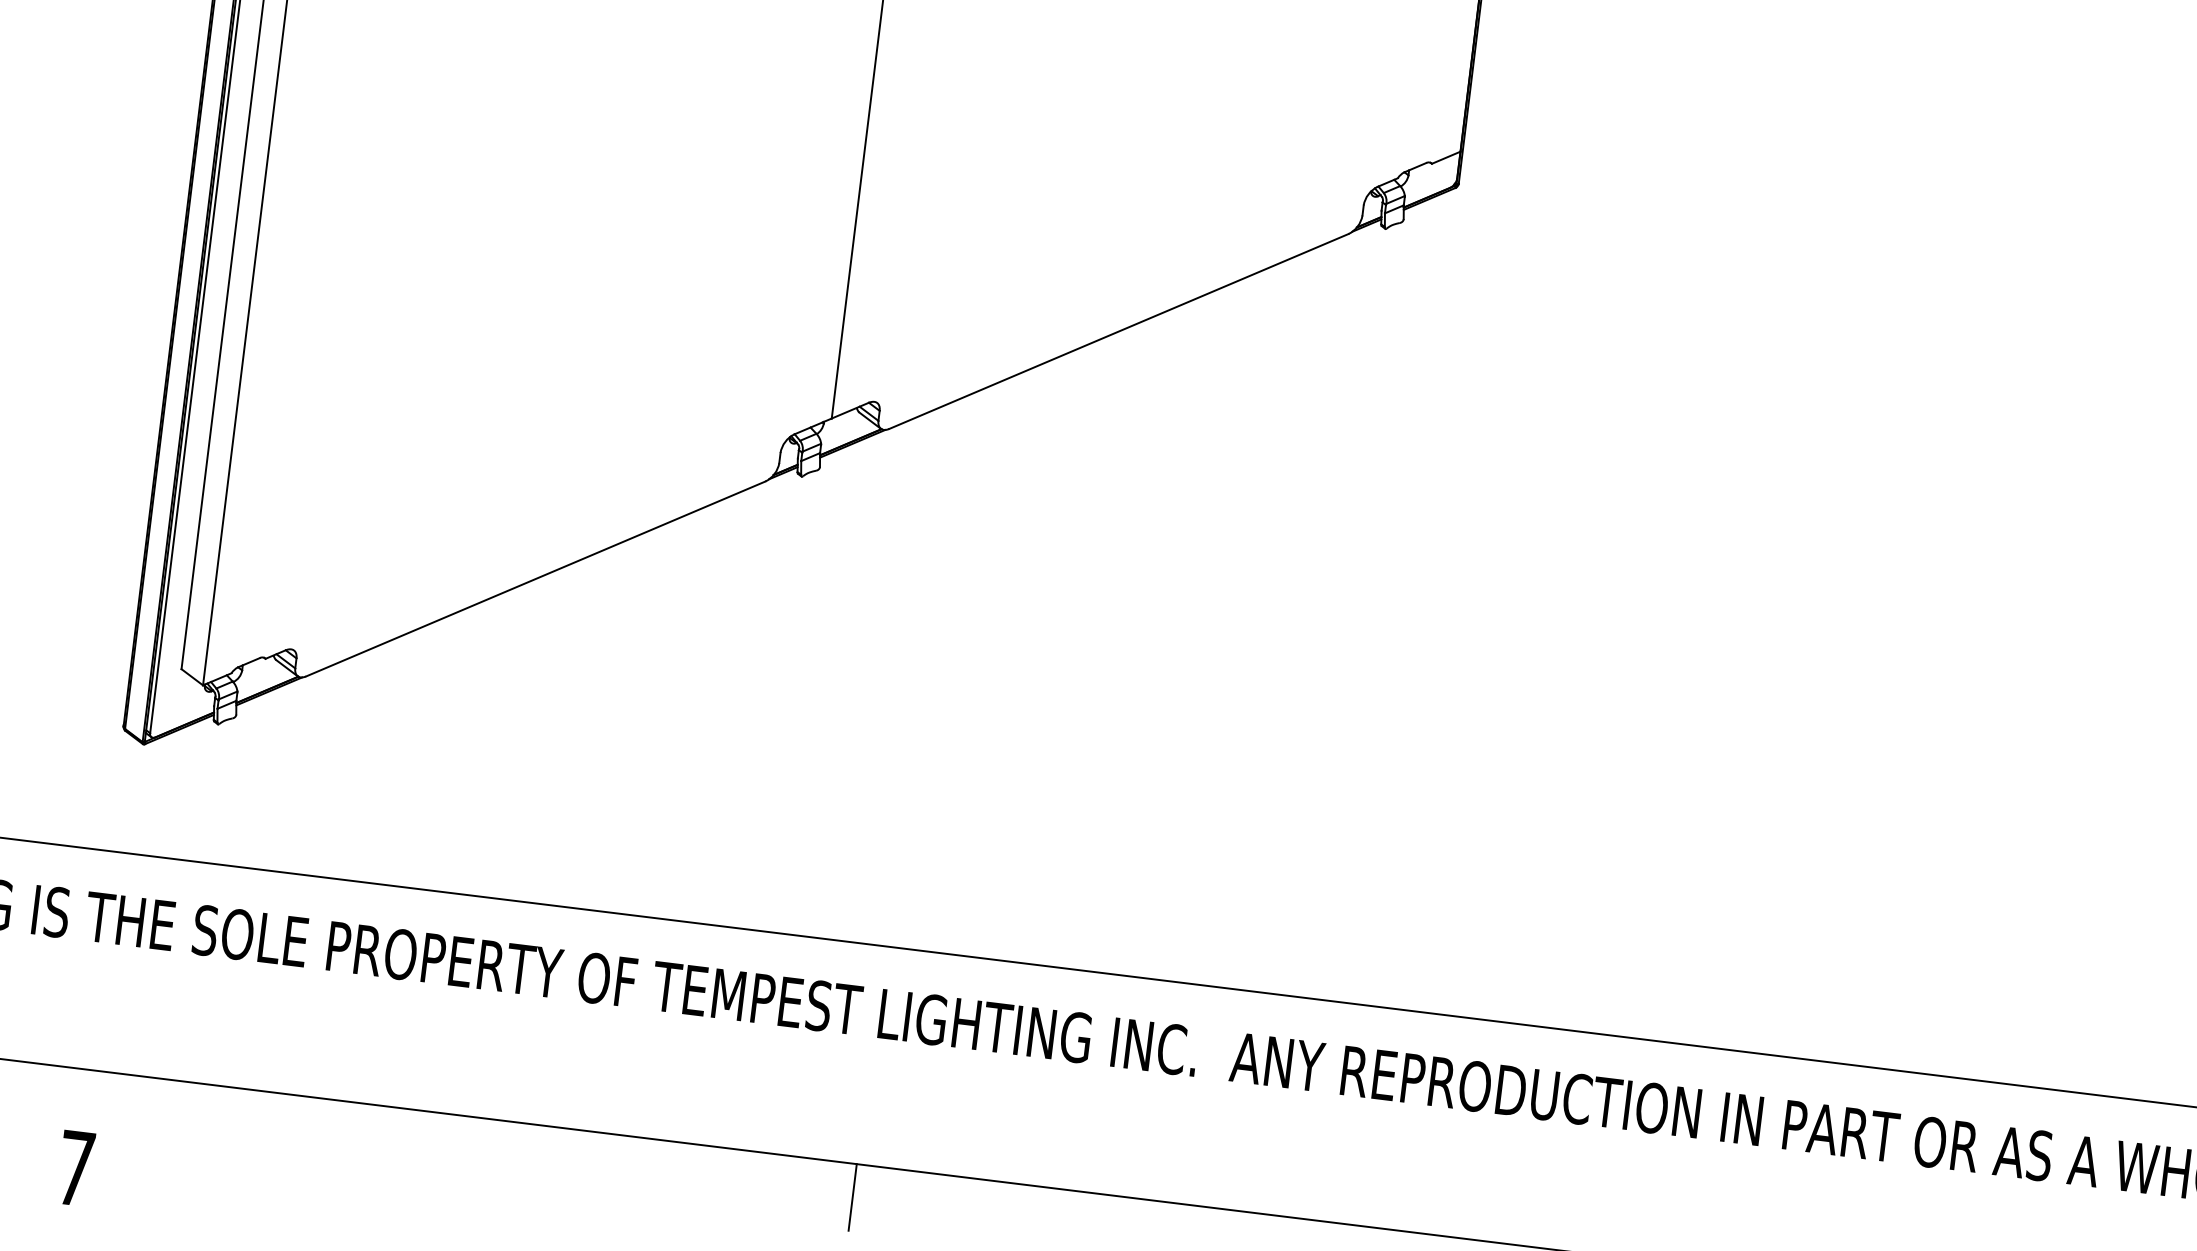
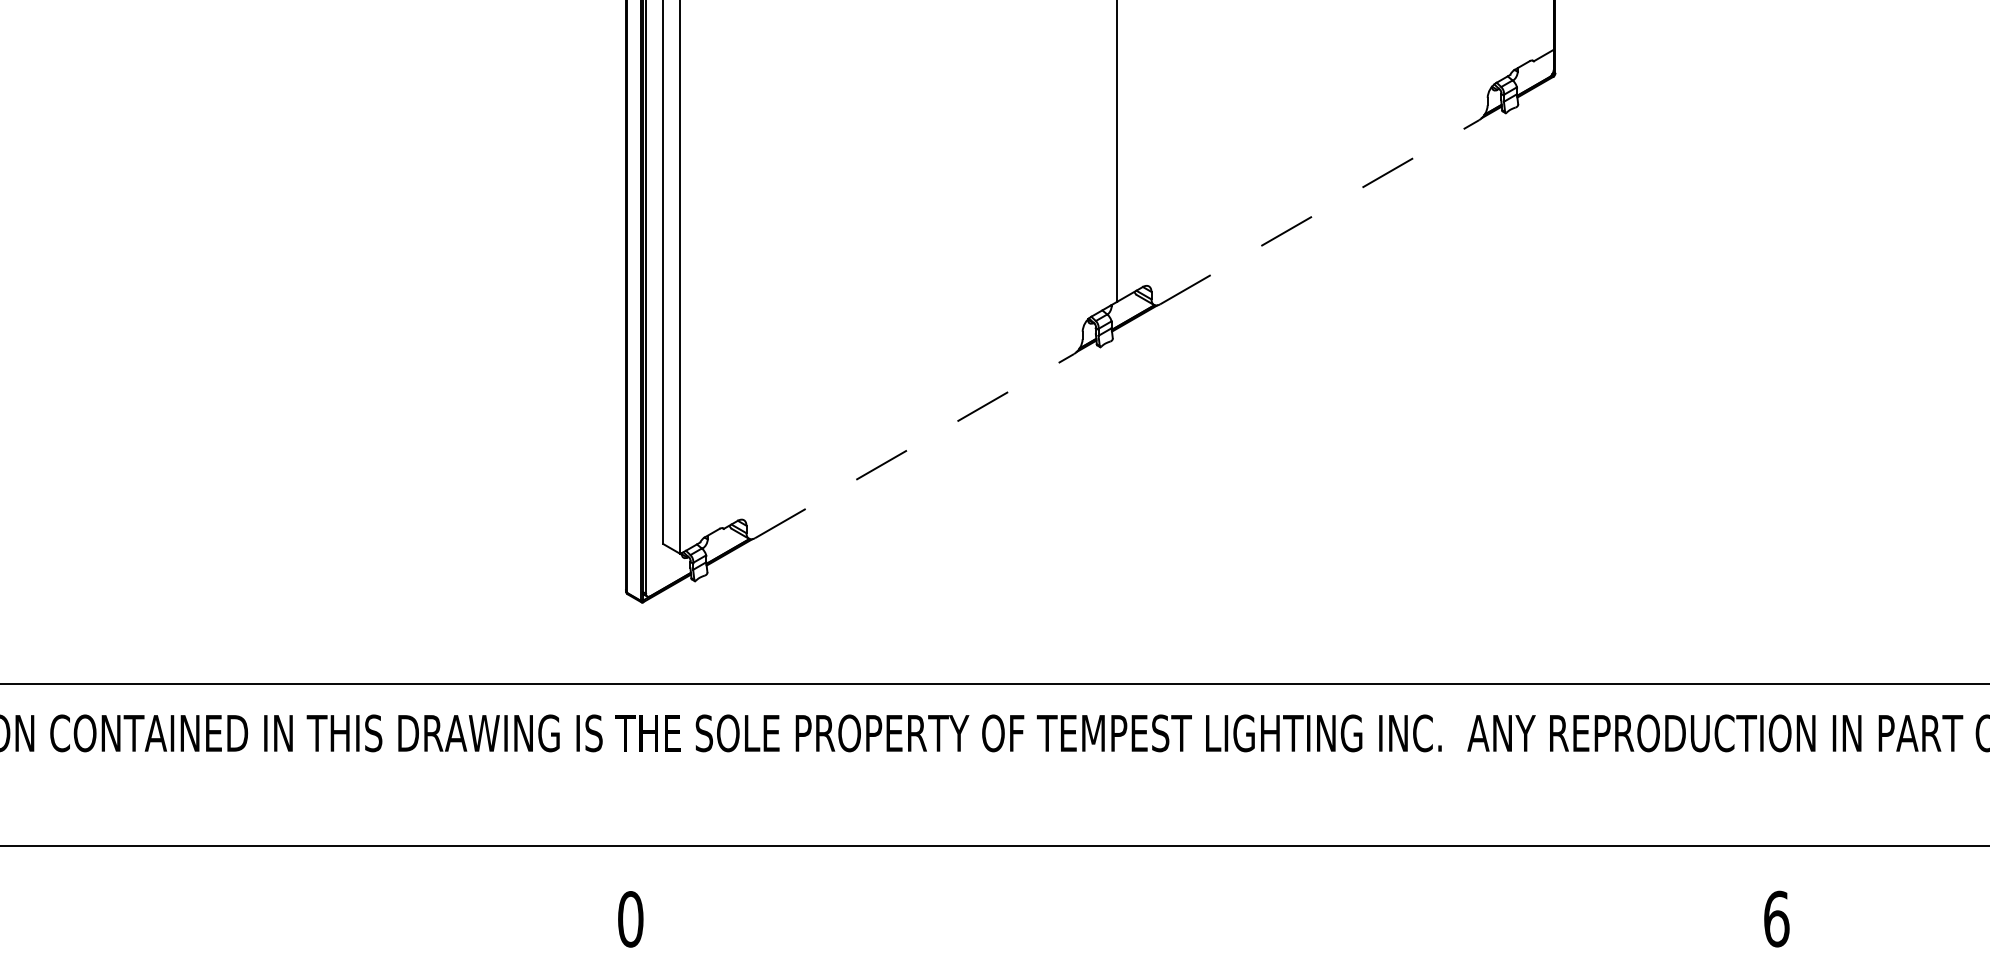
line: (1120, 331) -> (1320, 212), solid -> dashed
line: (537, 578) -> (915, 445), solid -> dashed
text: (75, 1168) -> (630, 919), 7 -> 0
line: (852, 1197) -> (1202, 870), removed

